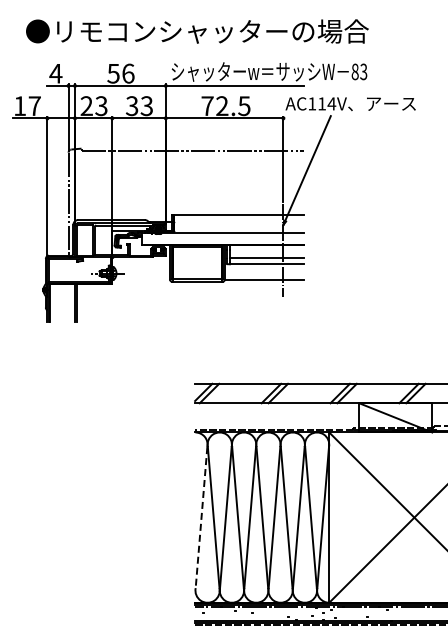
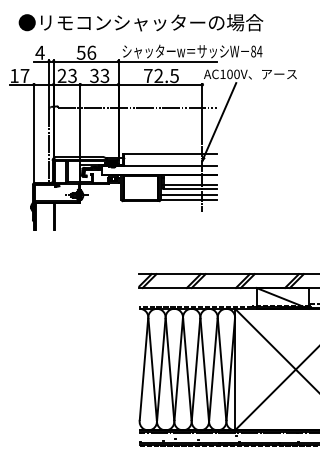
text: (363, 71) -> (259, 51), 83 -> 84
text: (327, 103) -> (233, 74), AC114V -> AC100V
line: (264, 272) -> (188, 194), added
line: (201, 517) -> (143, 369), dashed -> solid

